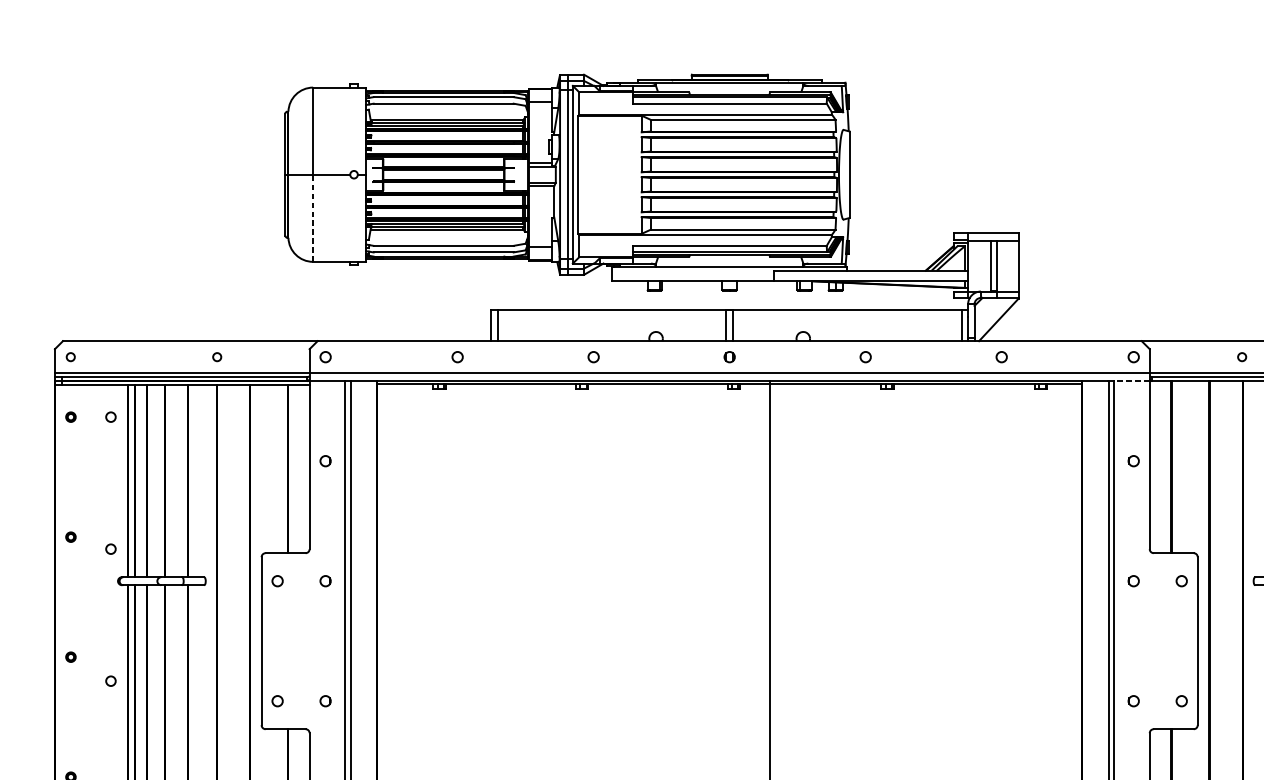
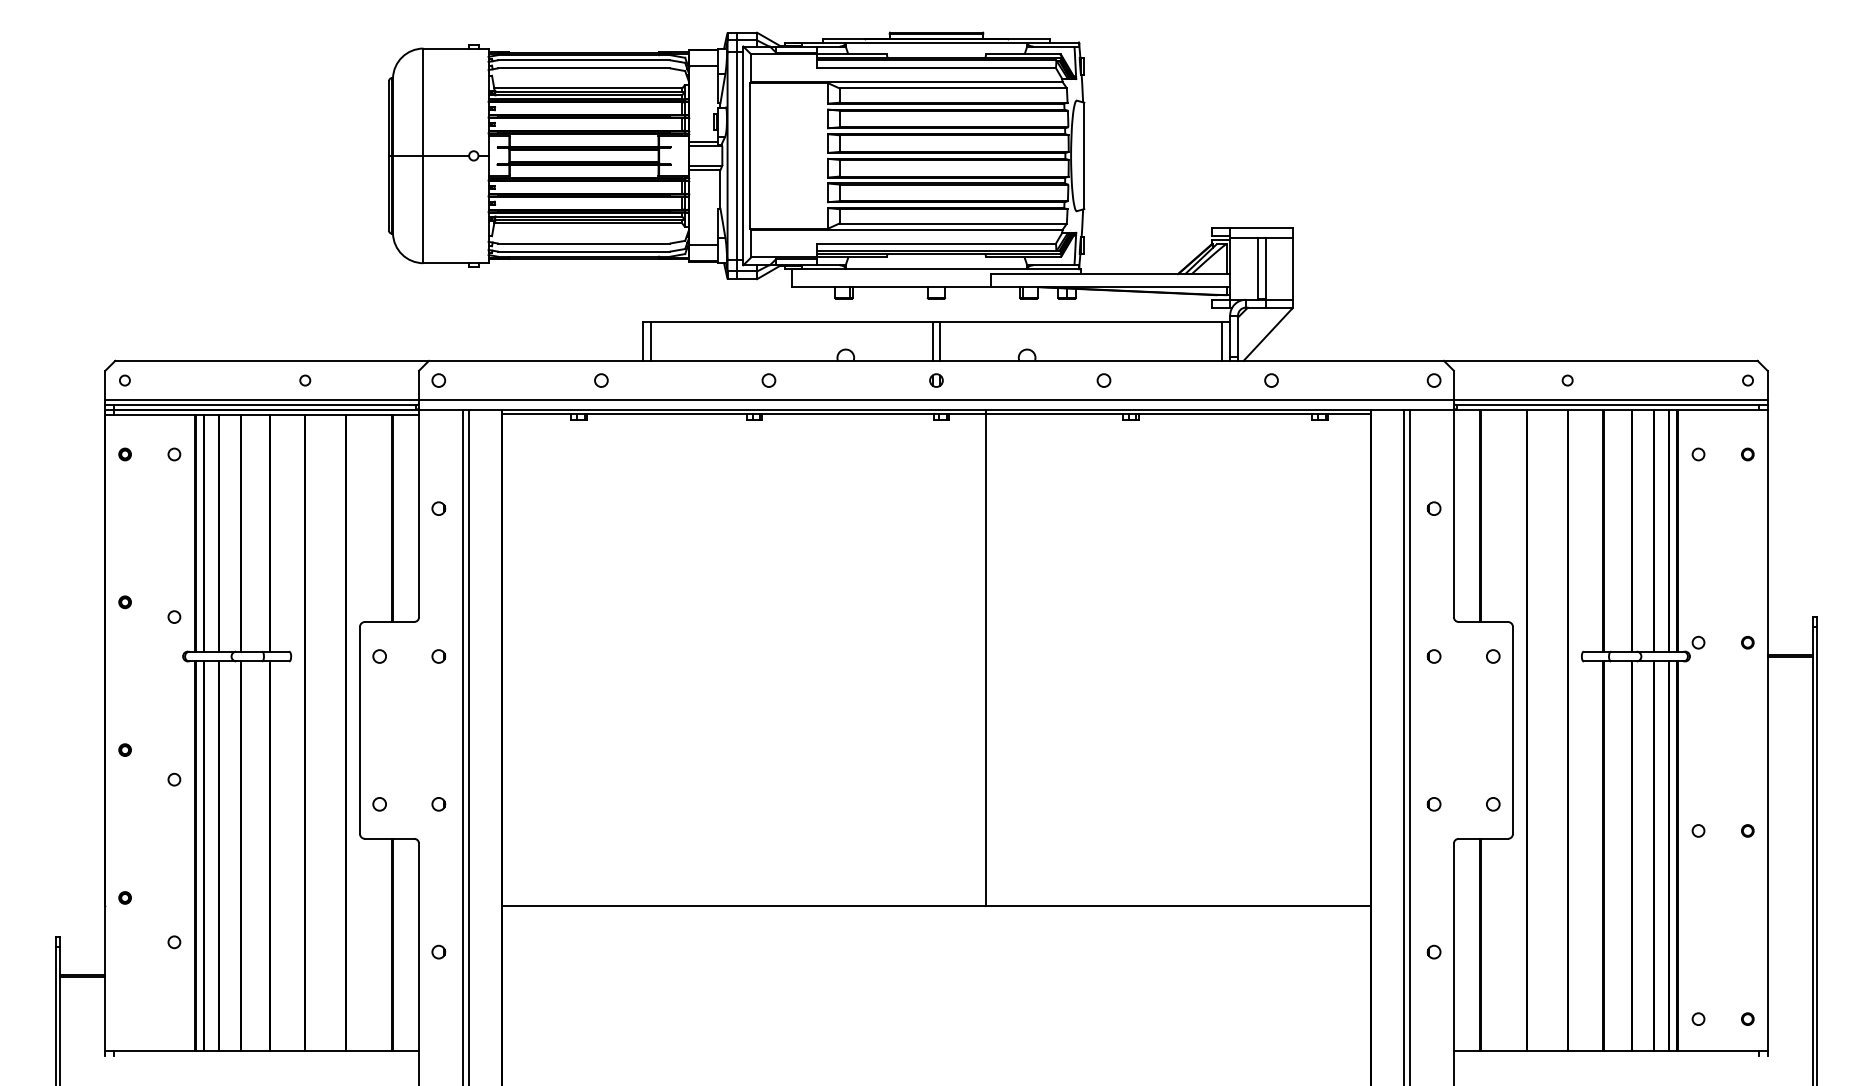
line: (313, 218) -> (423, 209), dashed -> solid
line: (1131, 381) -> (1431, 410), dashed -> solid

